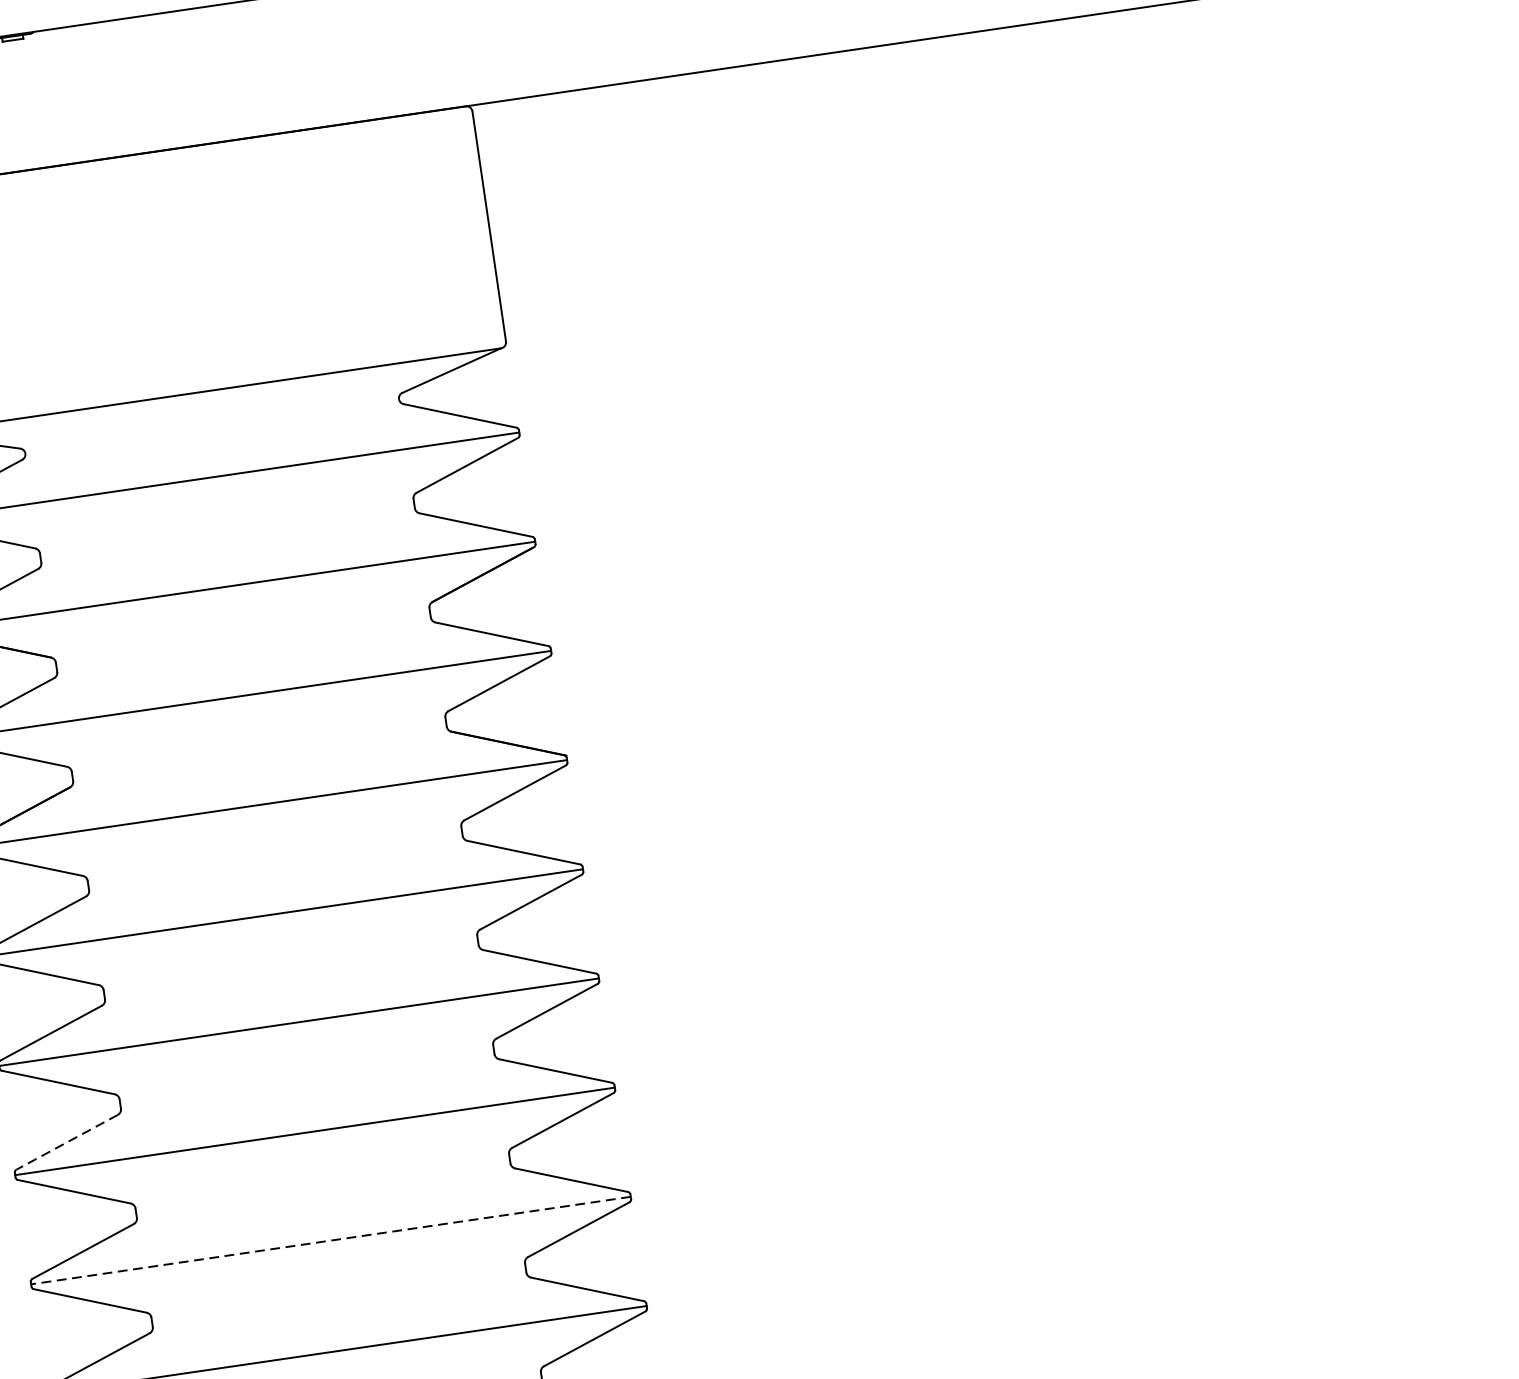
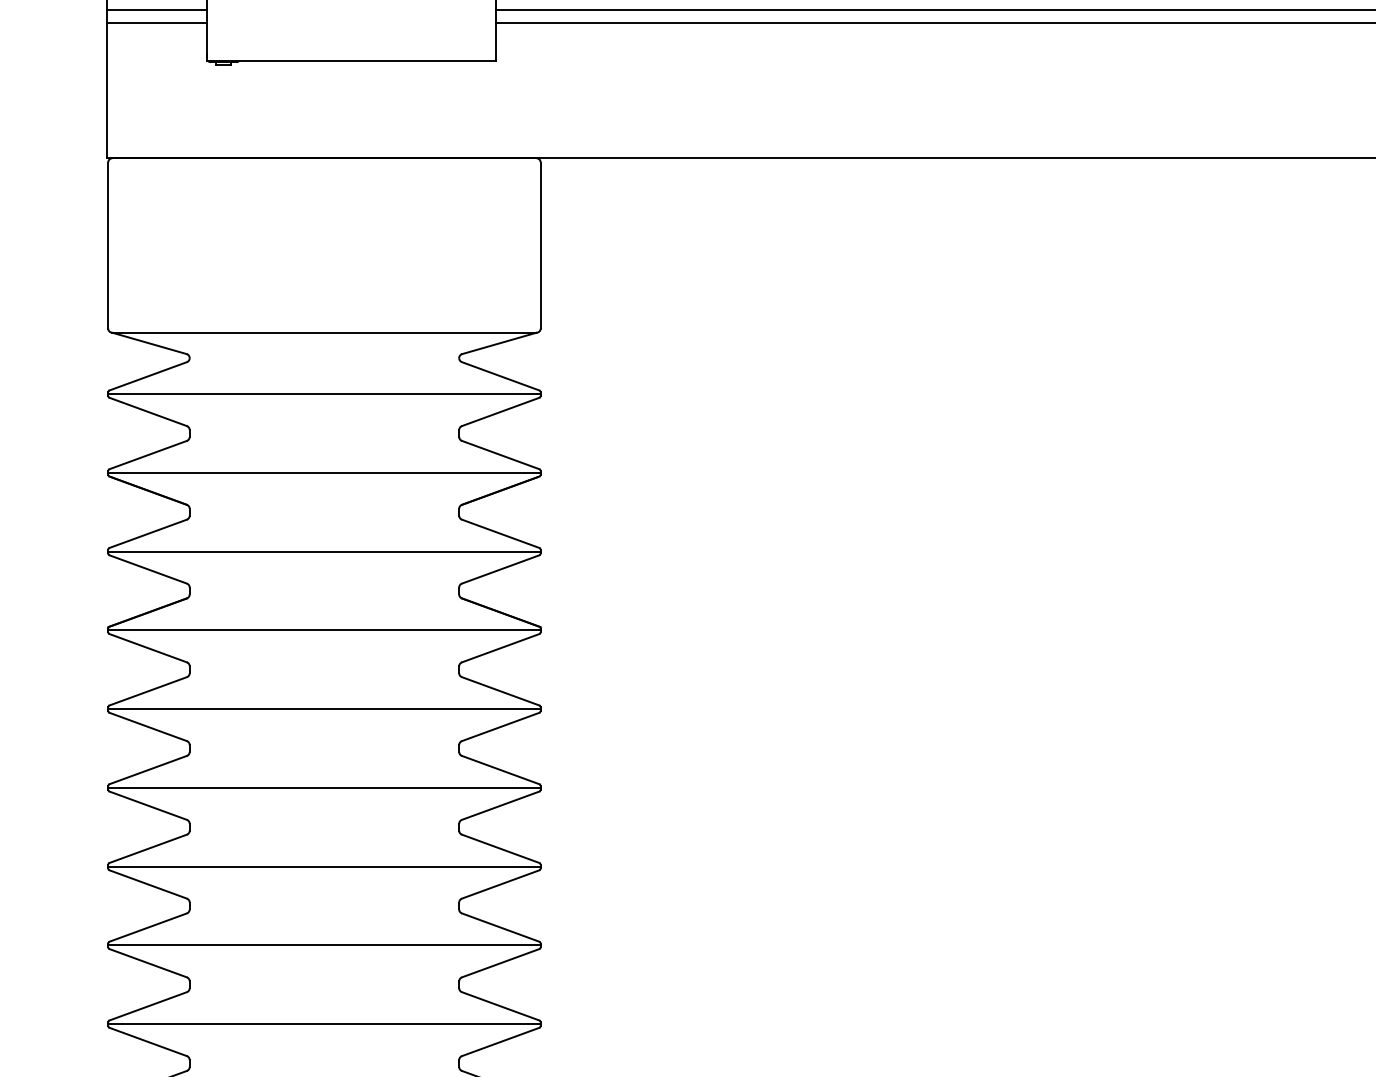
line: (66, 1142) -> (147, 848), dashed -> solid
line: (329, 1240) -> (323, 945), dashed -> solid

